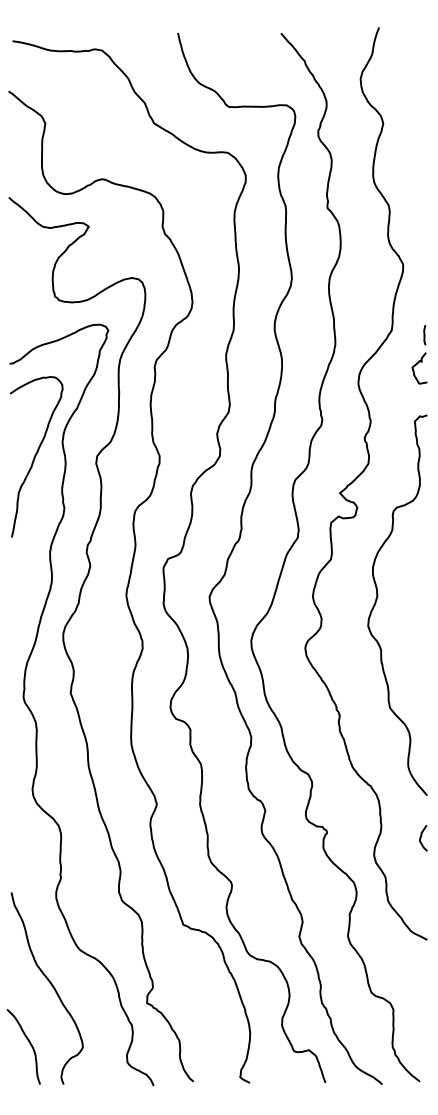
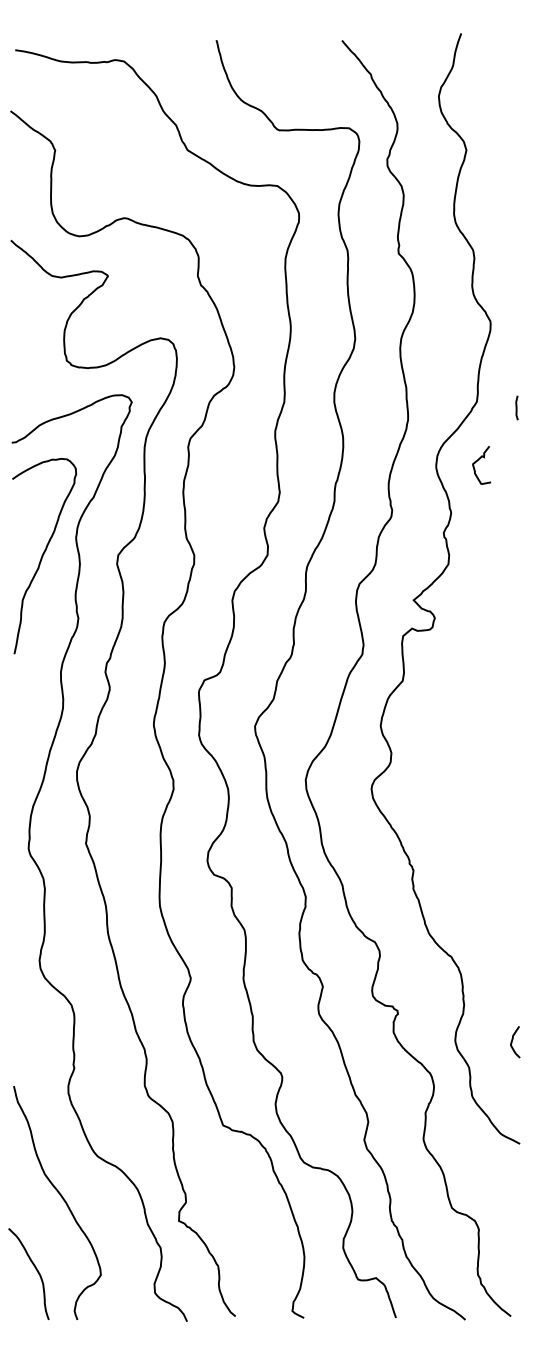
curve: (417, 364) -> (479, 460), moved
curve: (377, 599) -> (459, 729), removed
curve: (421, 836) -> (513, 1040), moved

